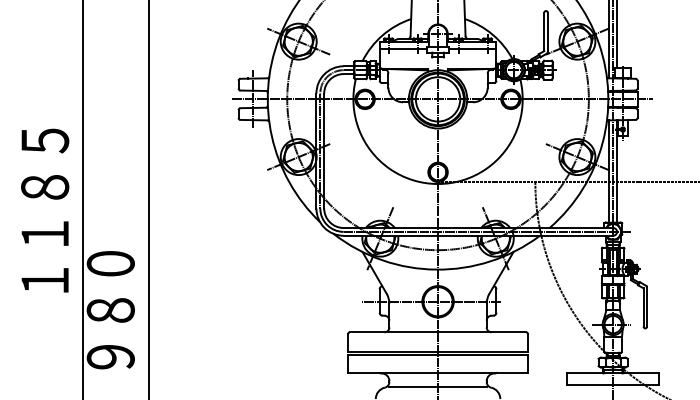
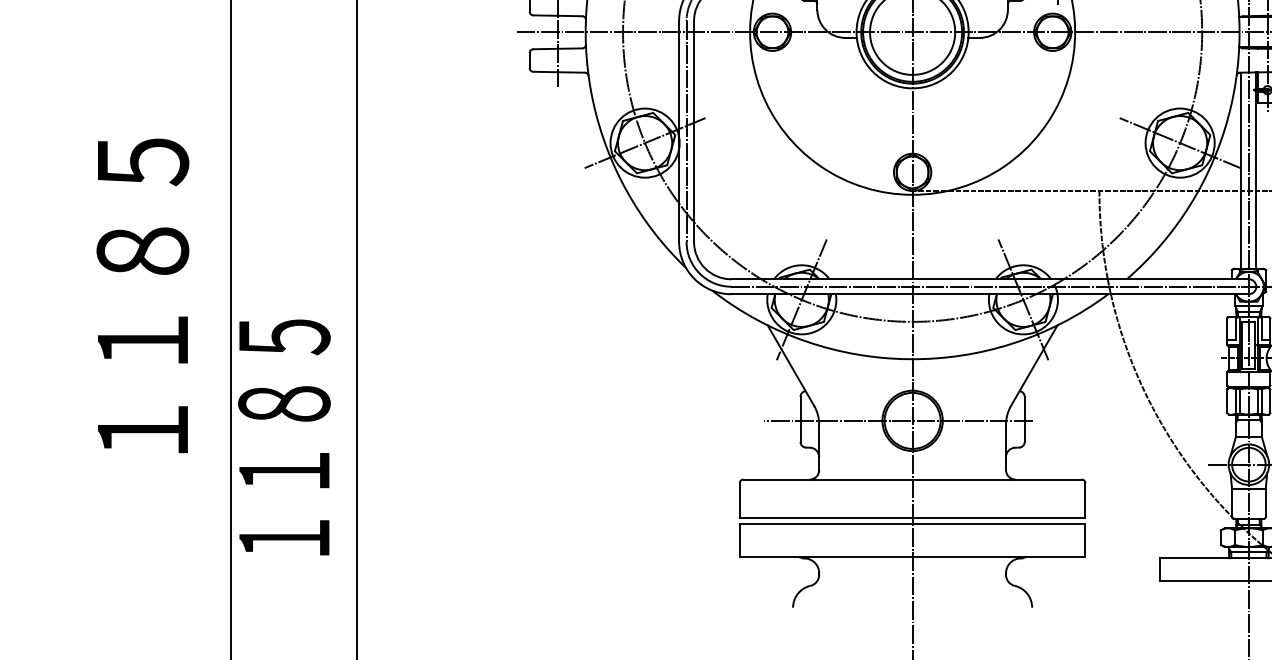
text: (45, 210) -> (143, 295), moved
text: (110, 310) -> (283, 437), ９８０ -> １１８５
line: (437, 387) -> (911, 585), removed

